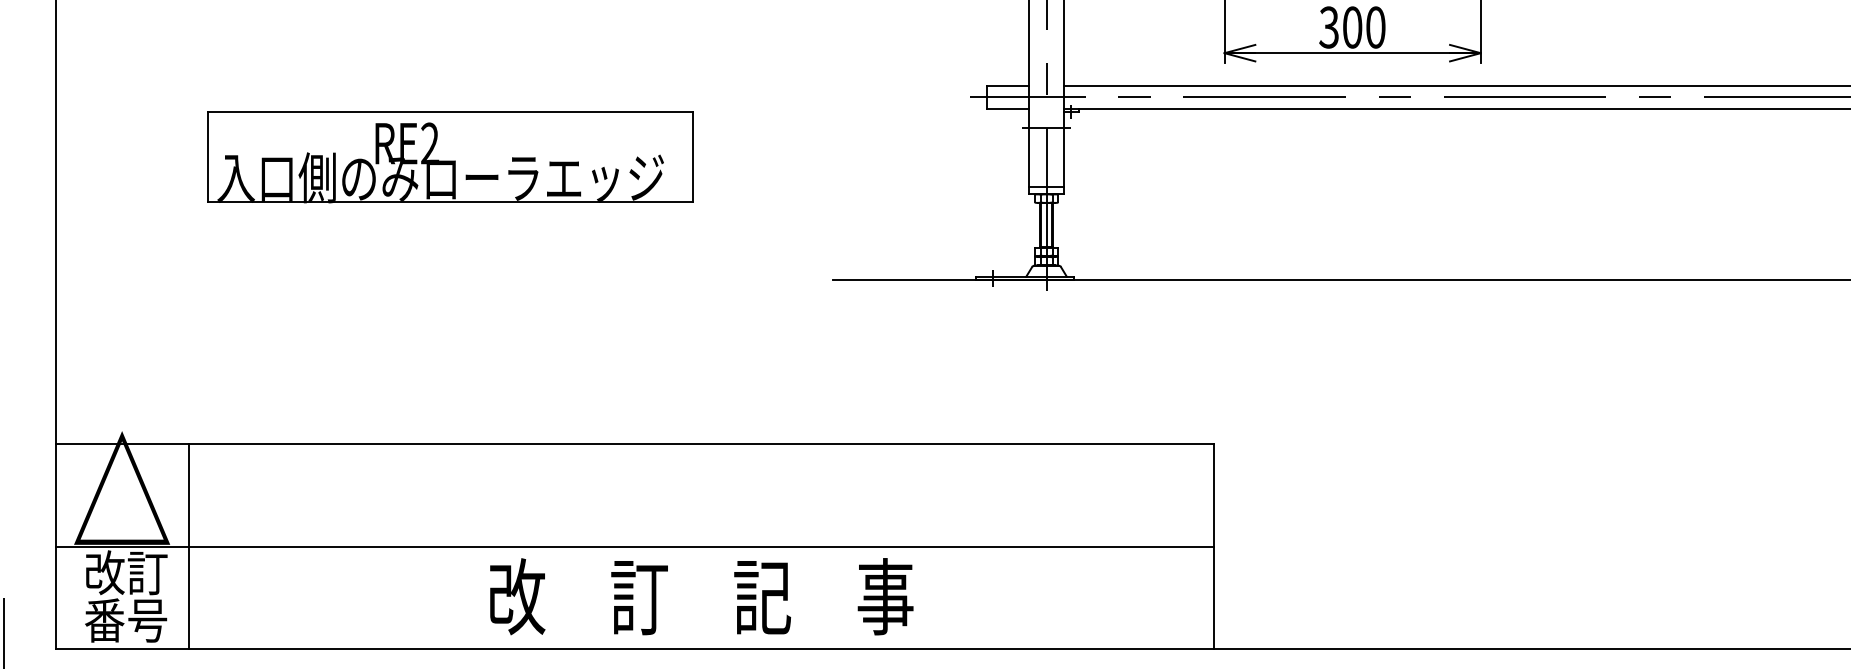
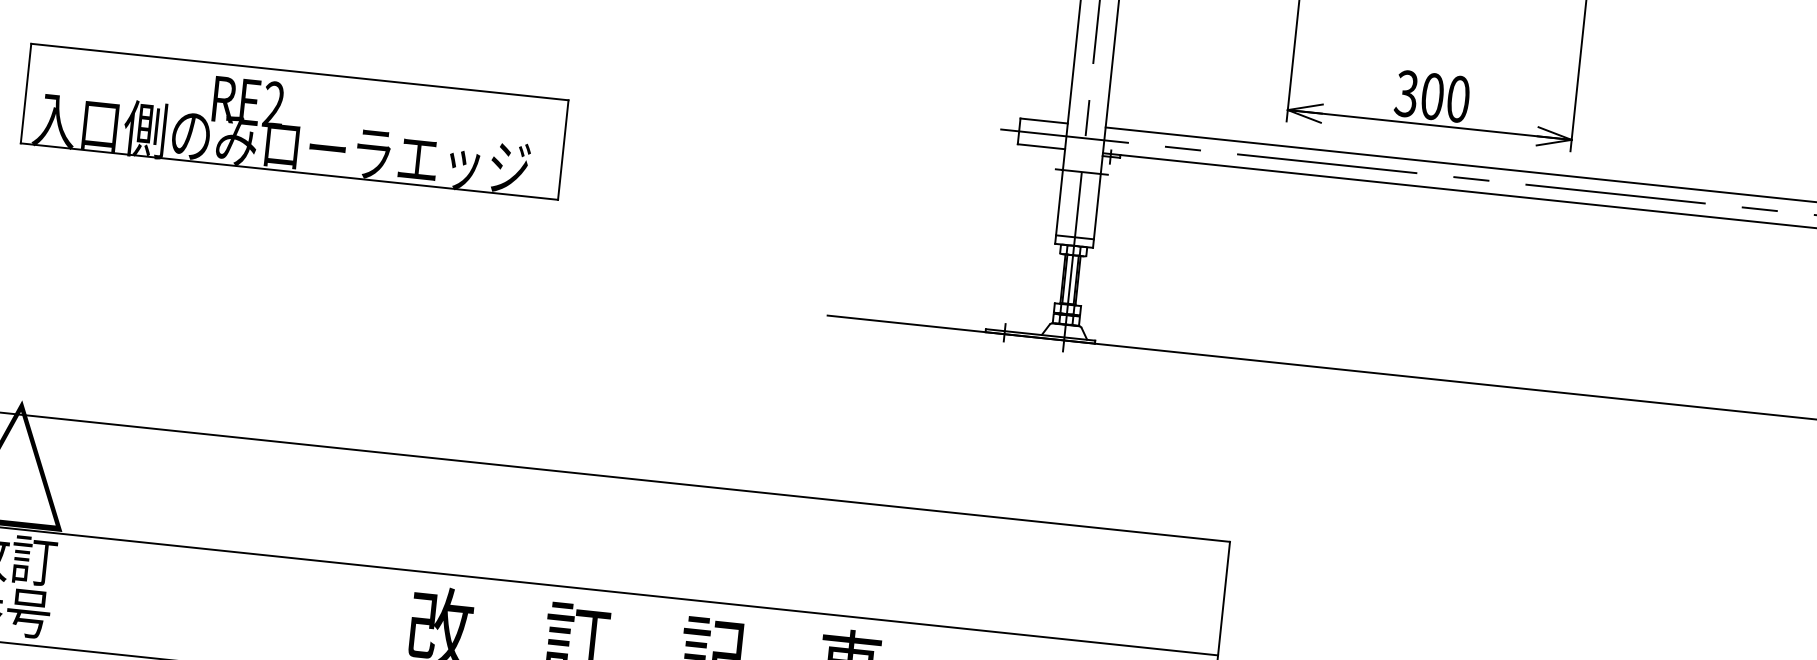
part: (450, 157) -> (294, 122), moved
line: (188, 546) -> (82, 536), removed

